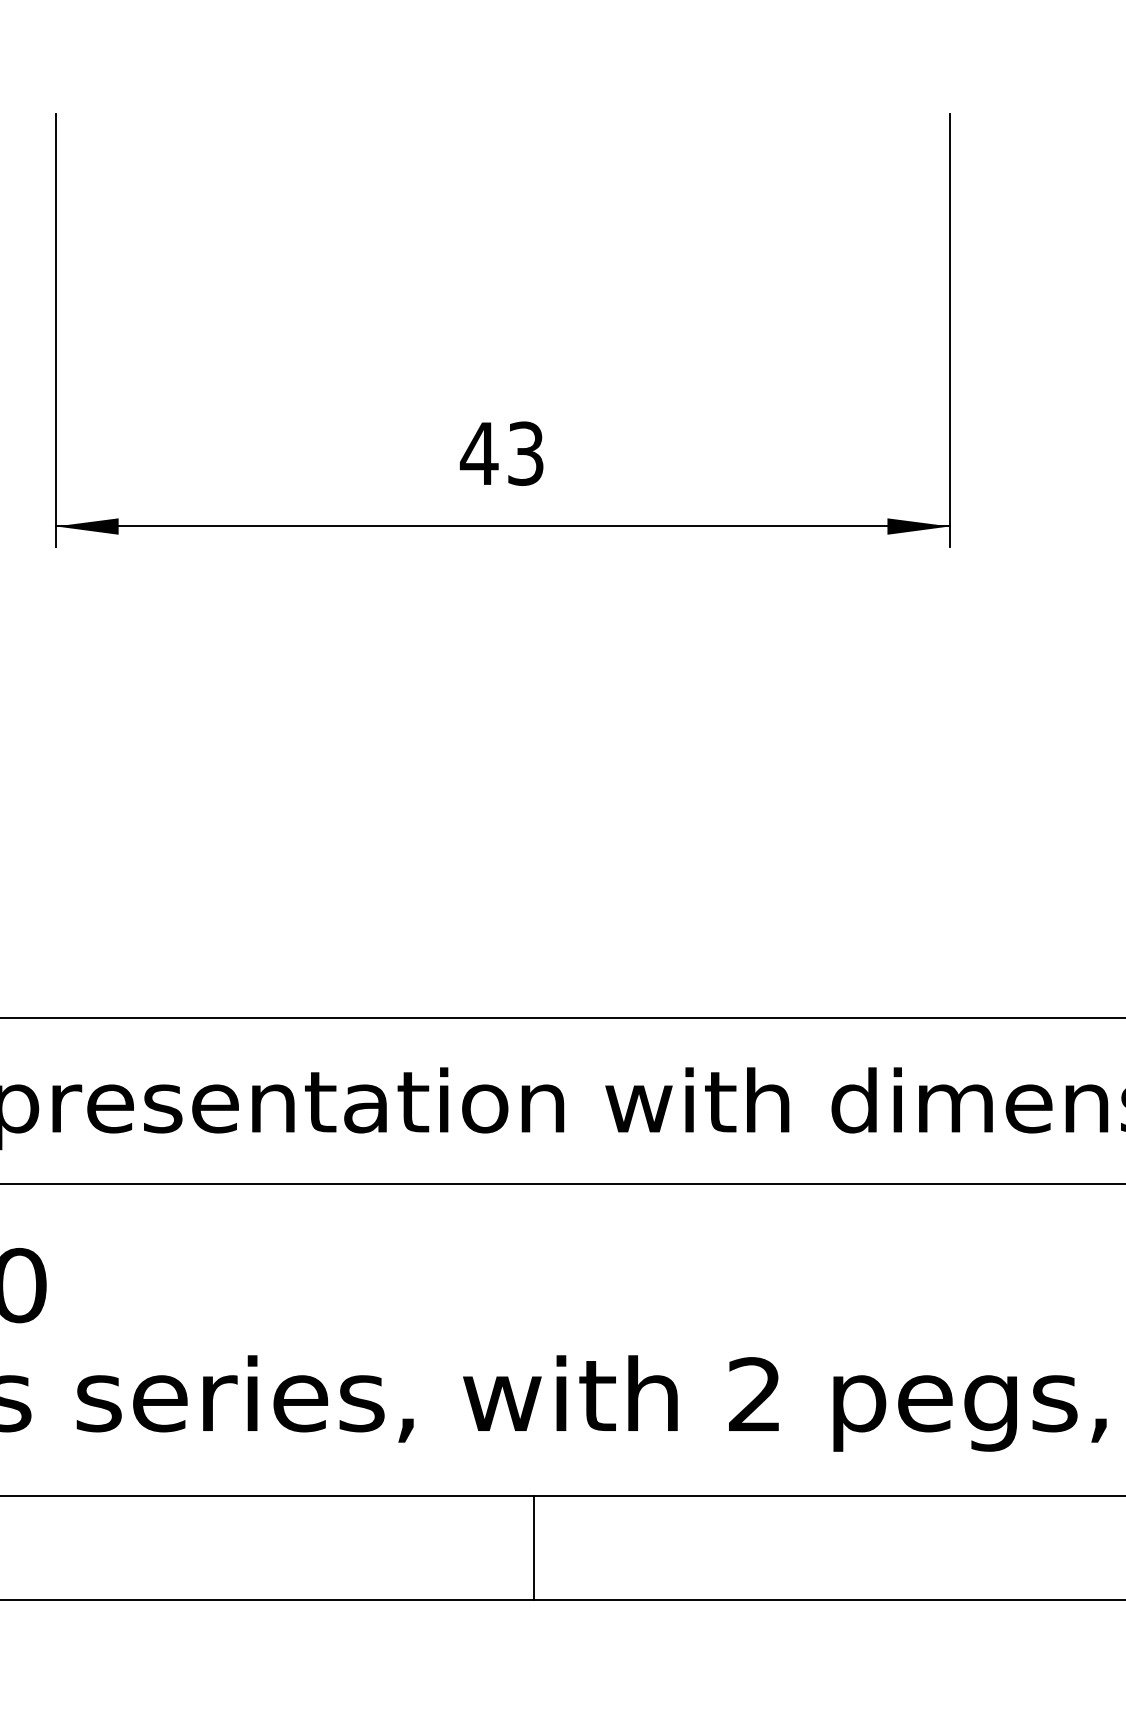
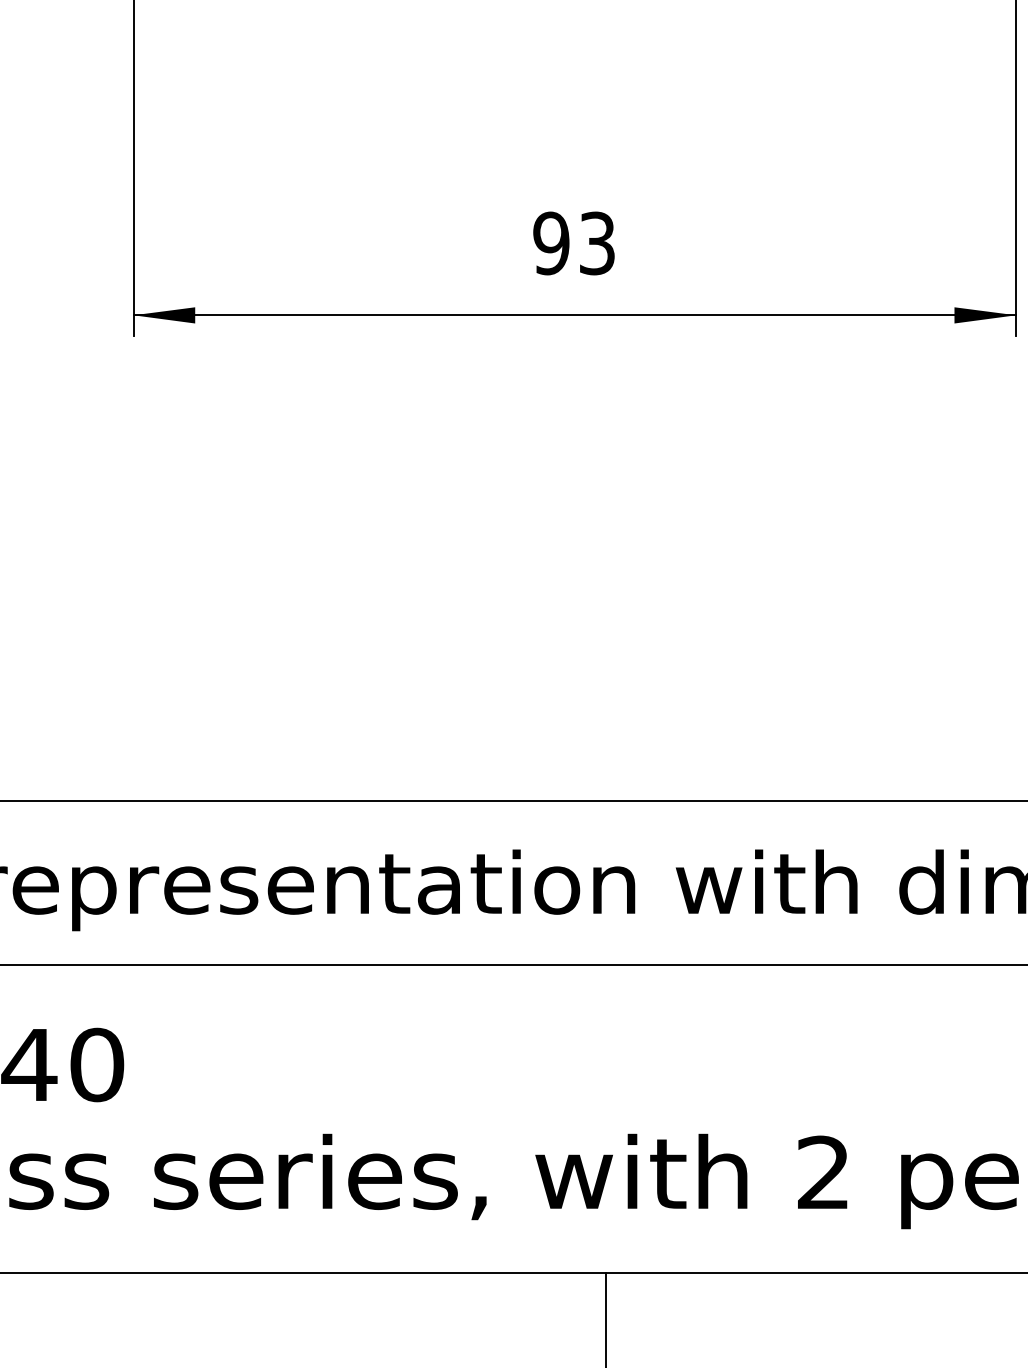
text: (478, 453) -> (550, 243), 43 -> 93

